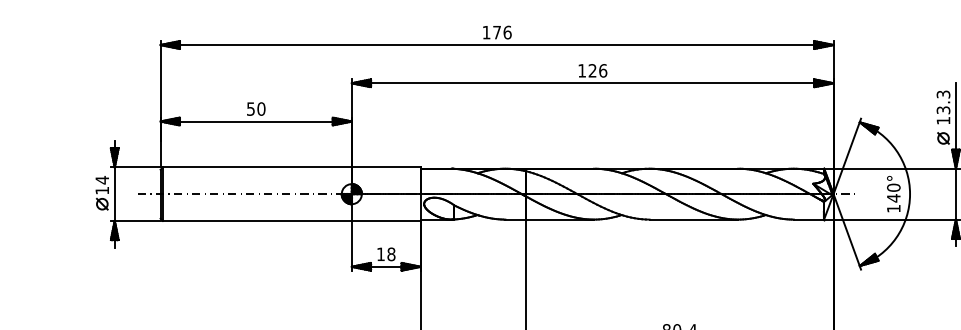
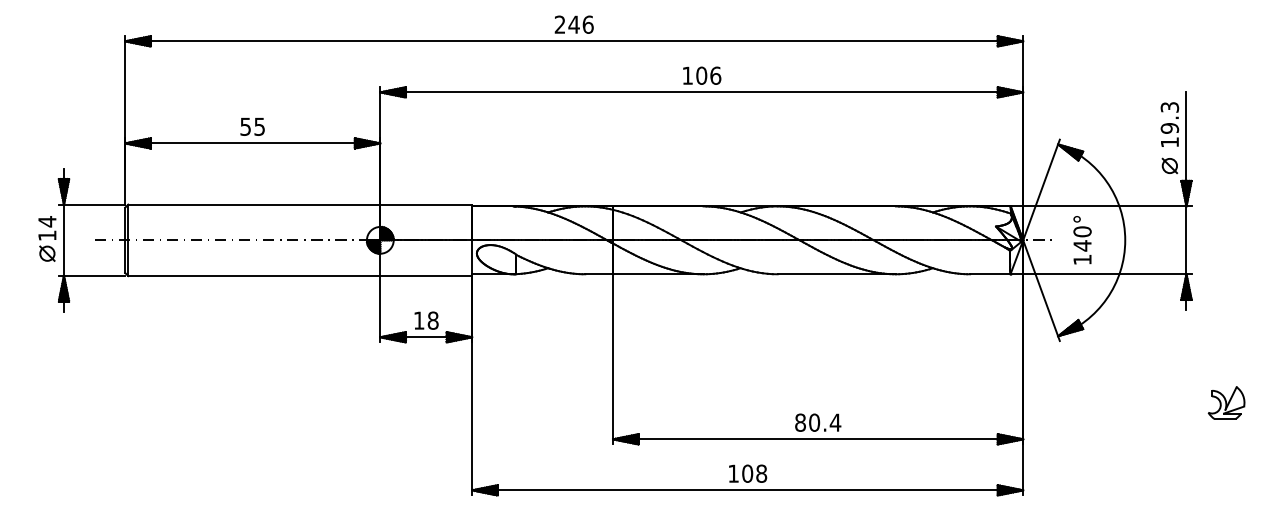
text: (491, 32) -> (566, 24), 176 -> 246
text: (592, 70) -> (701, 75), 126 -> 106
text: (261, 108) -> (259, 126), 50 -> 55
text: (943, 110) -> (1169, 128), 13.3 -> 19.3
text: (893, 194) -> (1082, 240), moved

